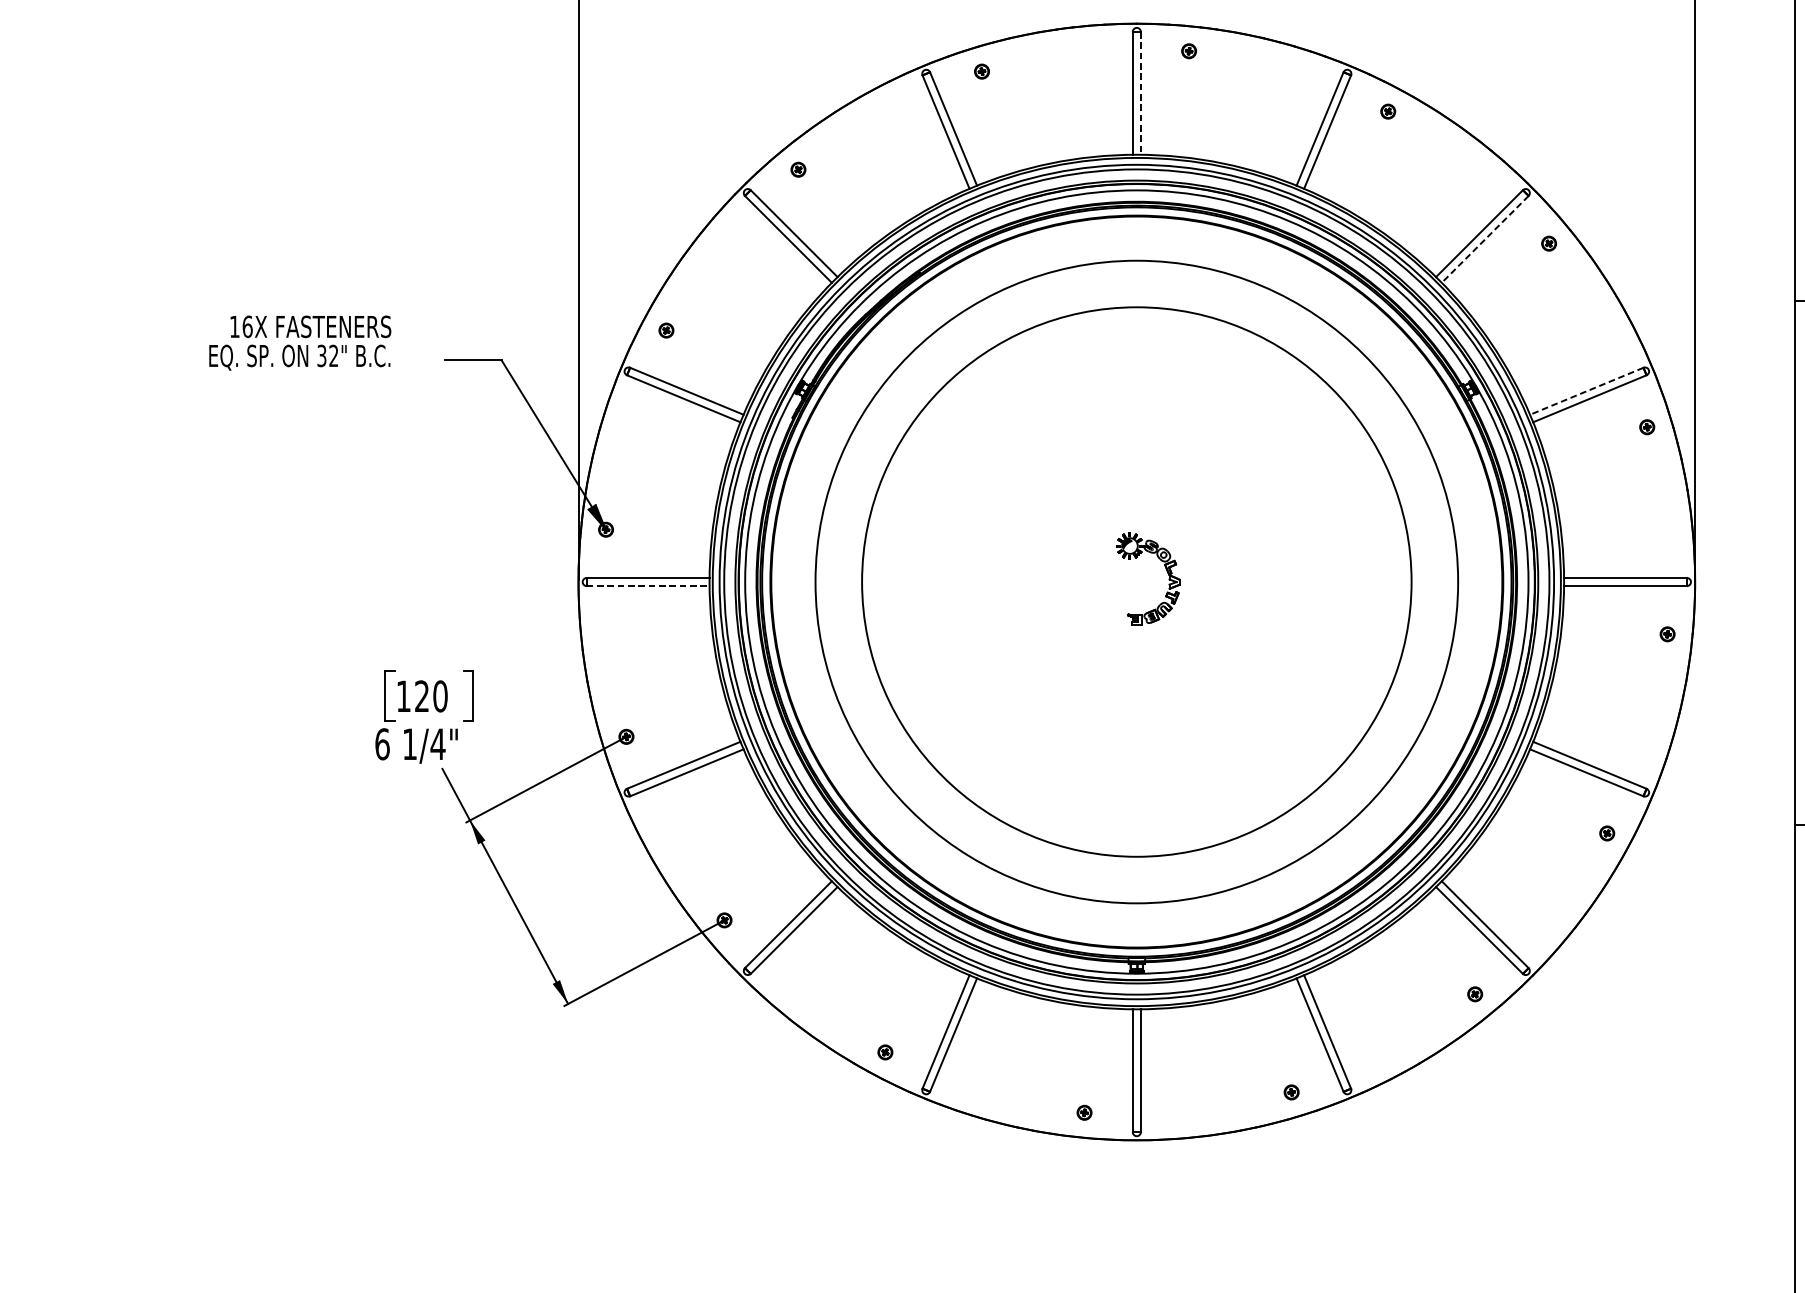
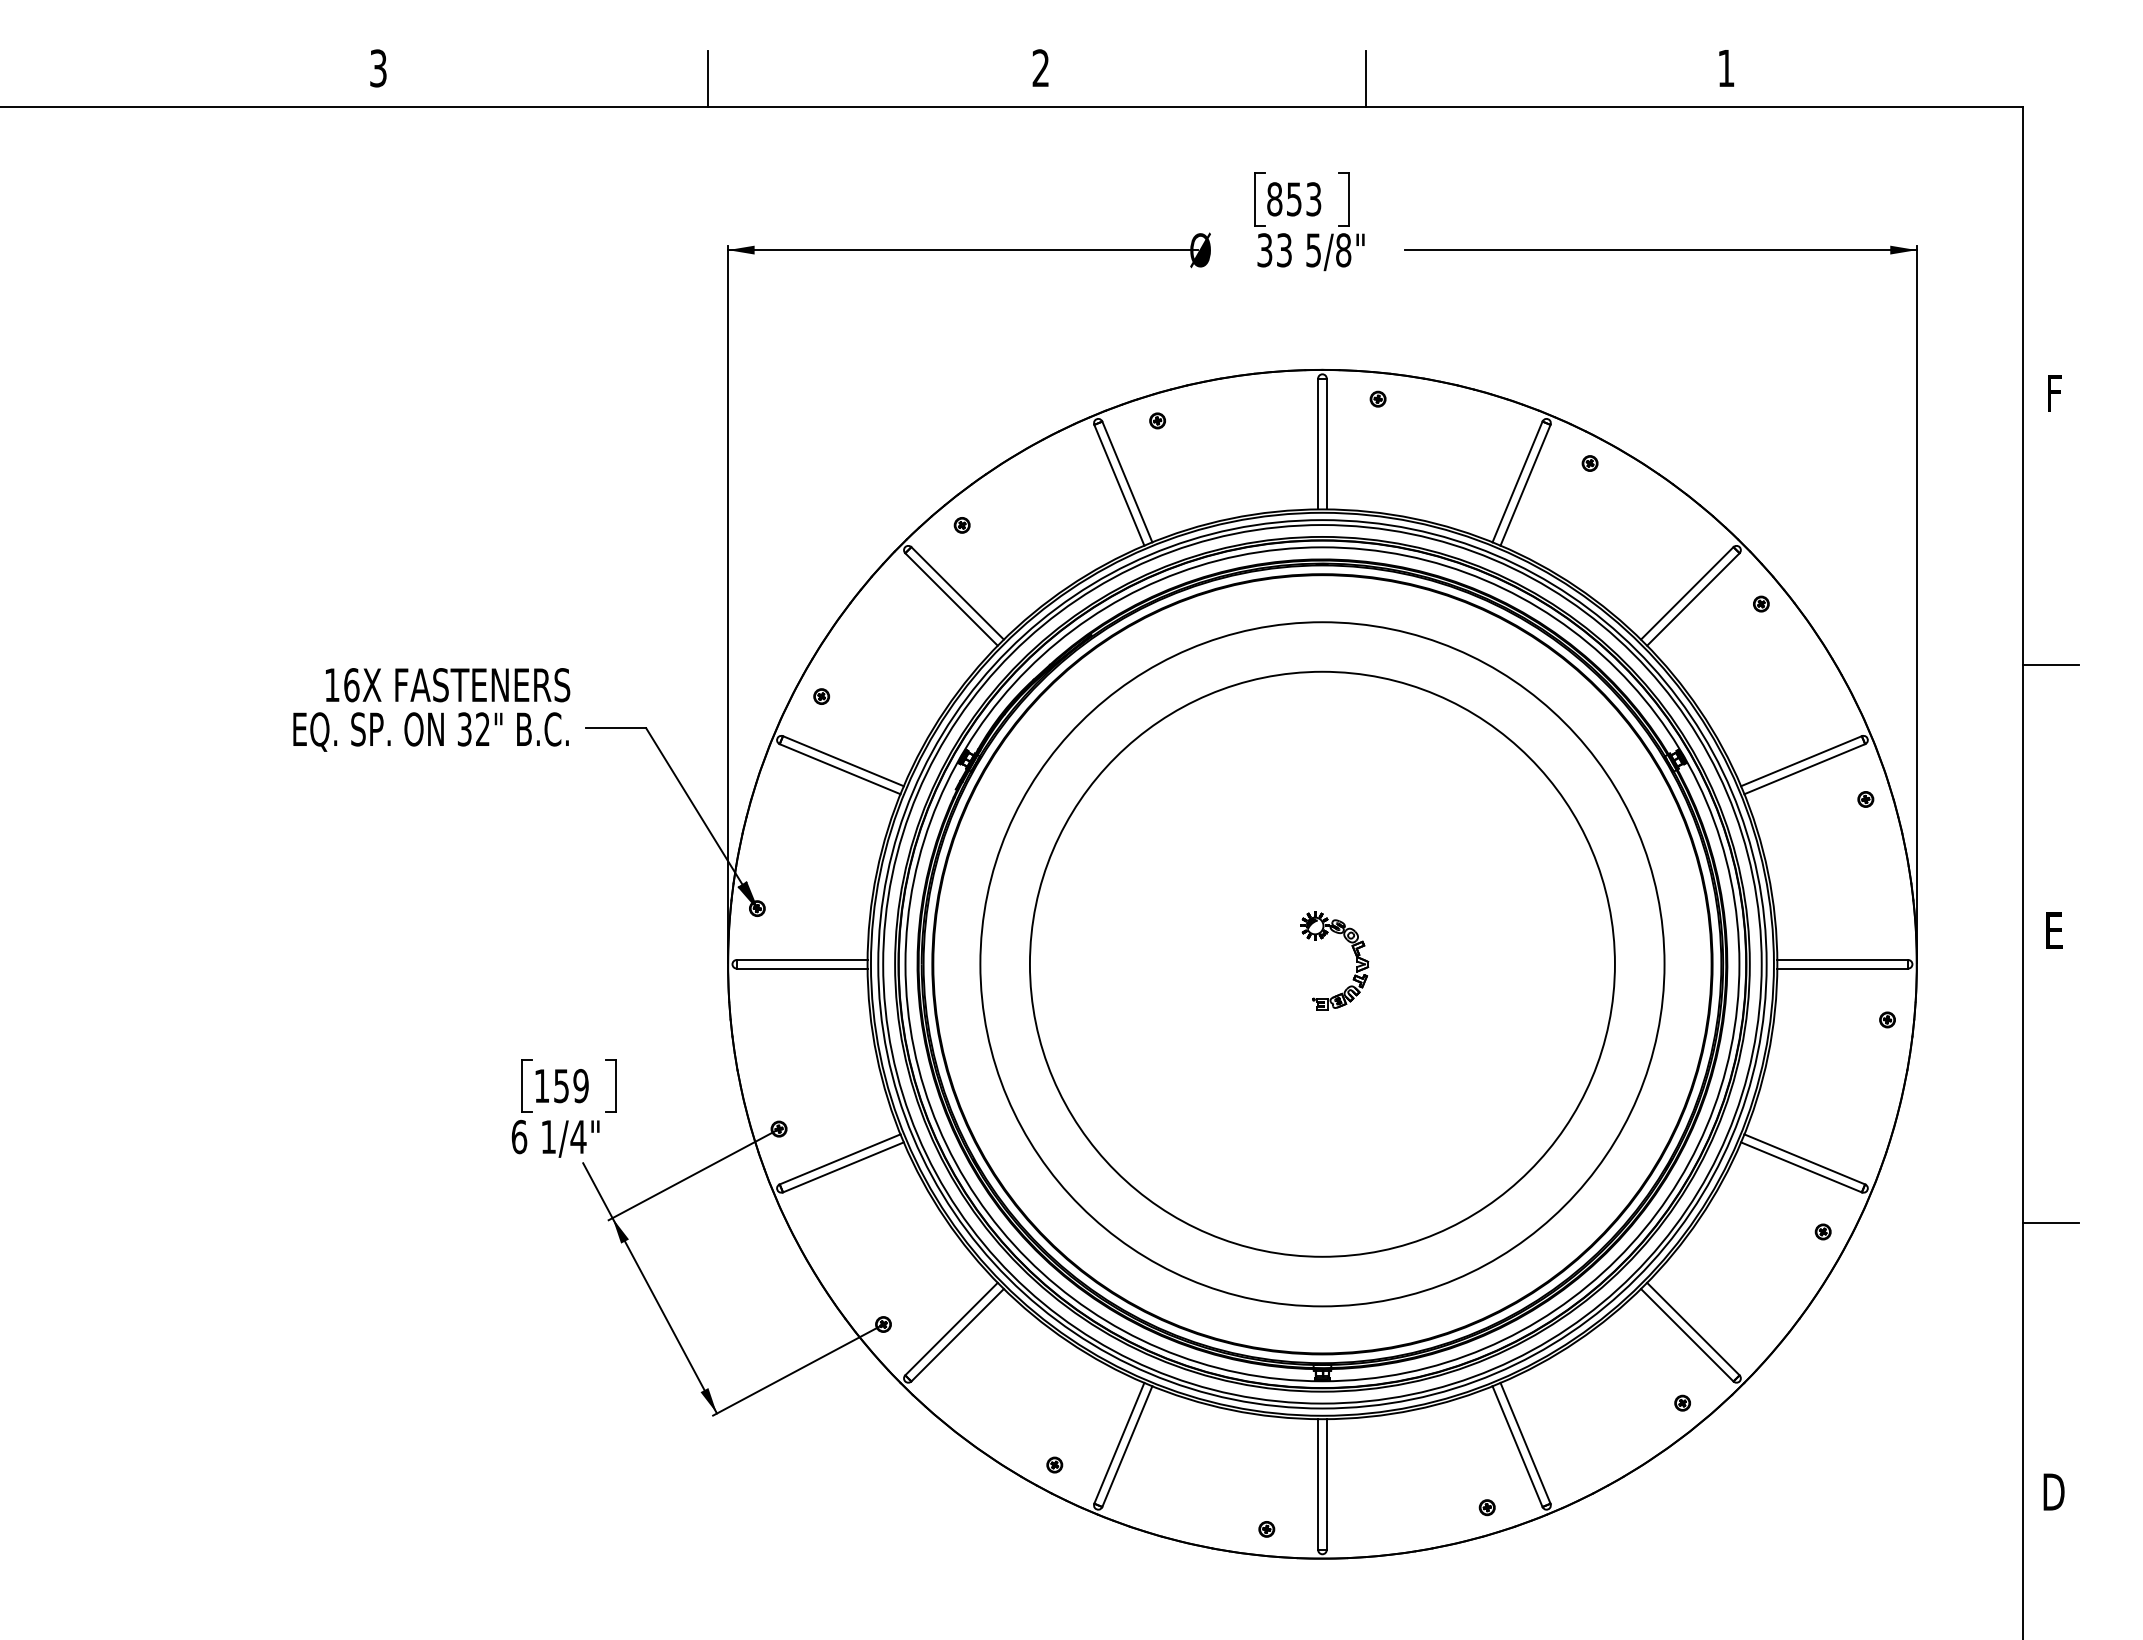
line: (1140, 93) -> (1326, 444), dashed -> solid
line: (1485, 239) -> (1693, 599), dashed -> solid
part: (299, 342) -> (431, 709), size x1.43
line: (1585, 391) -> (1800, 761), dashed -> solid
line: (648, 585) -> (802, 968), dashed -> solid
text: (431, 695) -> (571, 1085), 120 -> 159

